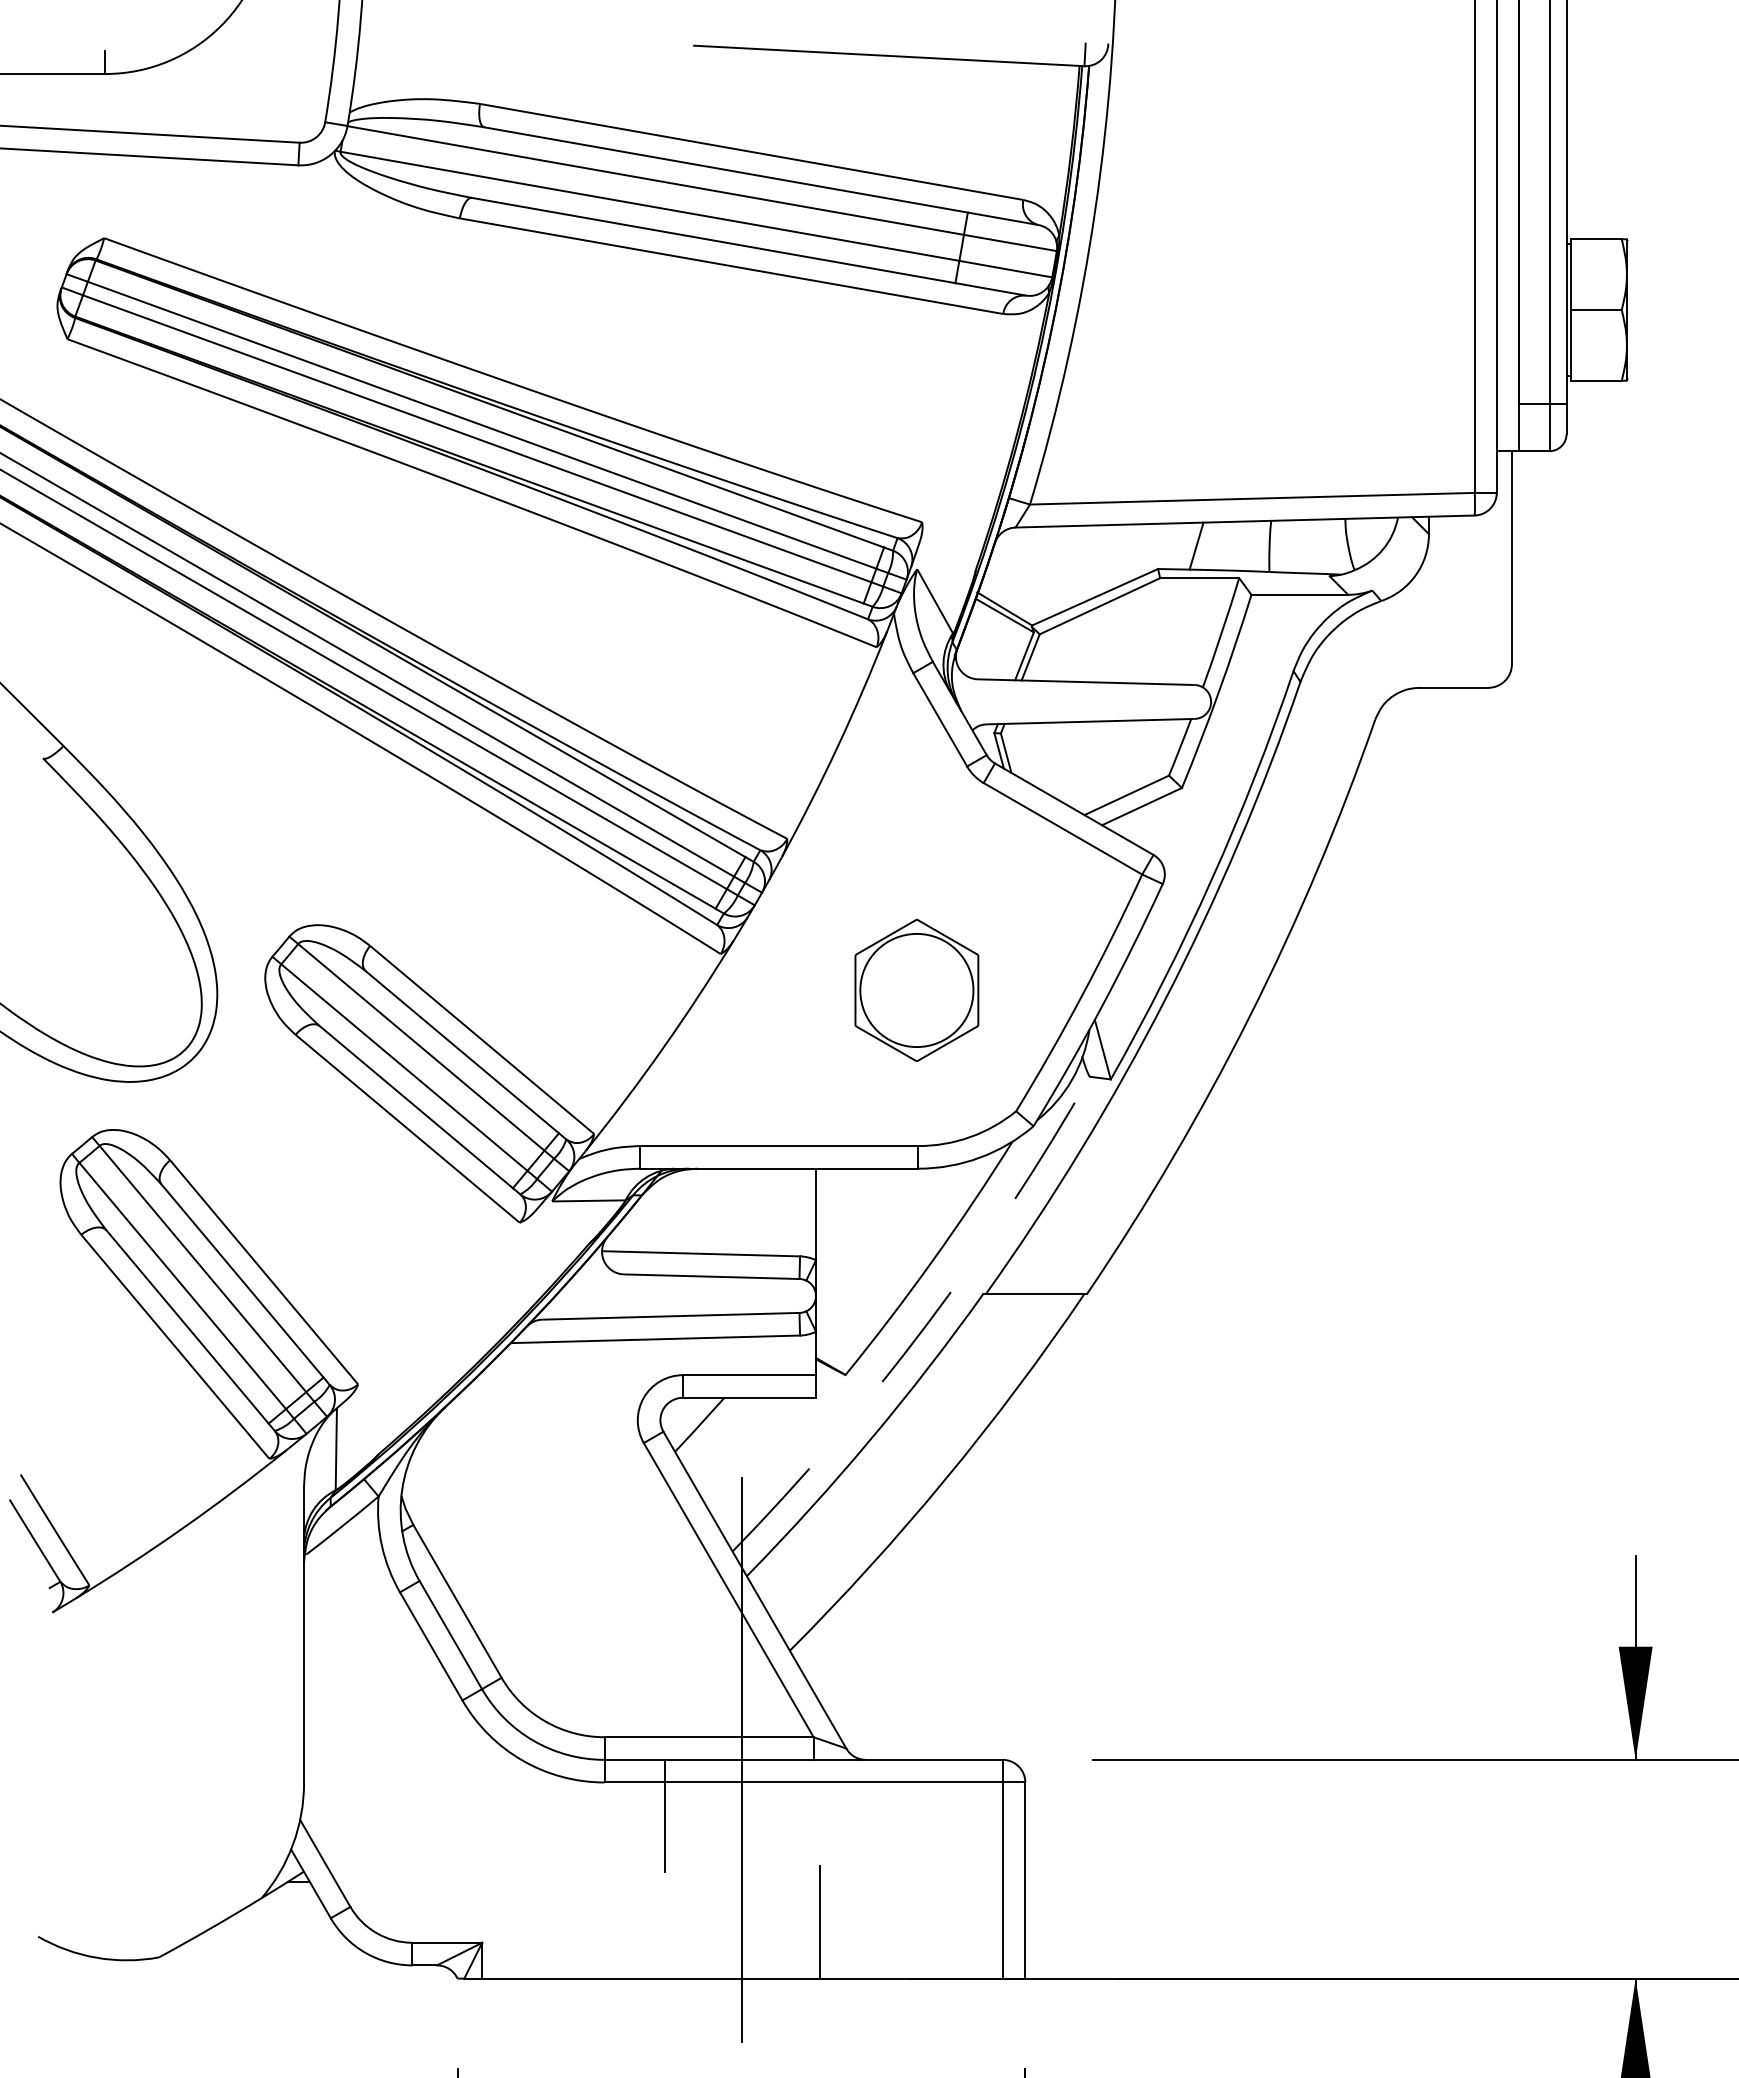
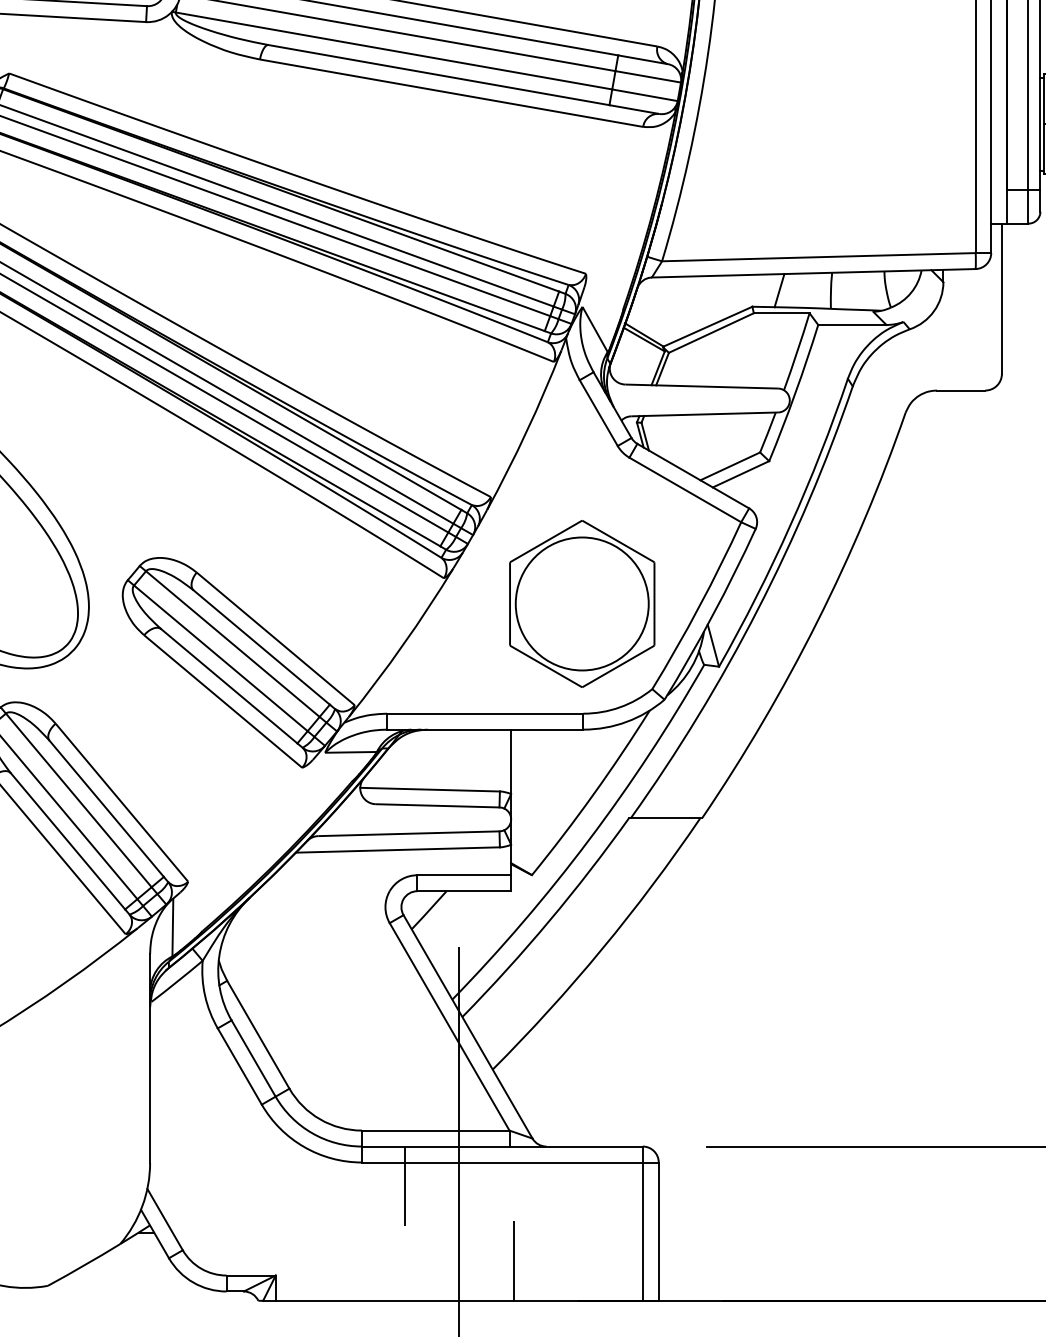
part: (916, 990) -> (582, 603), size x1.67
arc: (926, 1325) -> (589, 840), dashed -> solid

